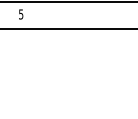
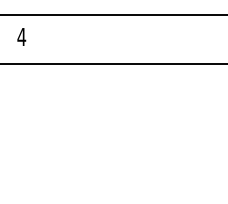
text: (20, 14) -> (20, 37), 5 -> 4

